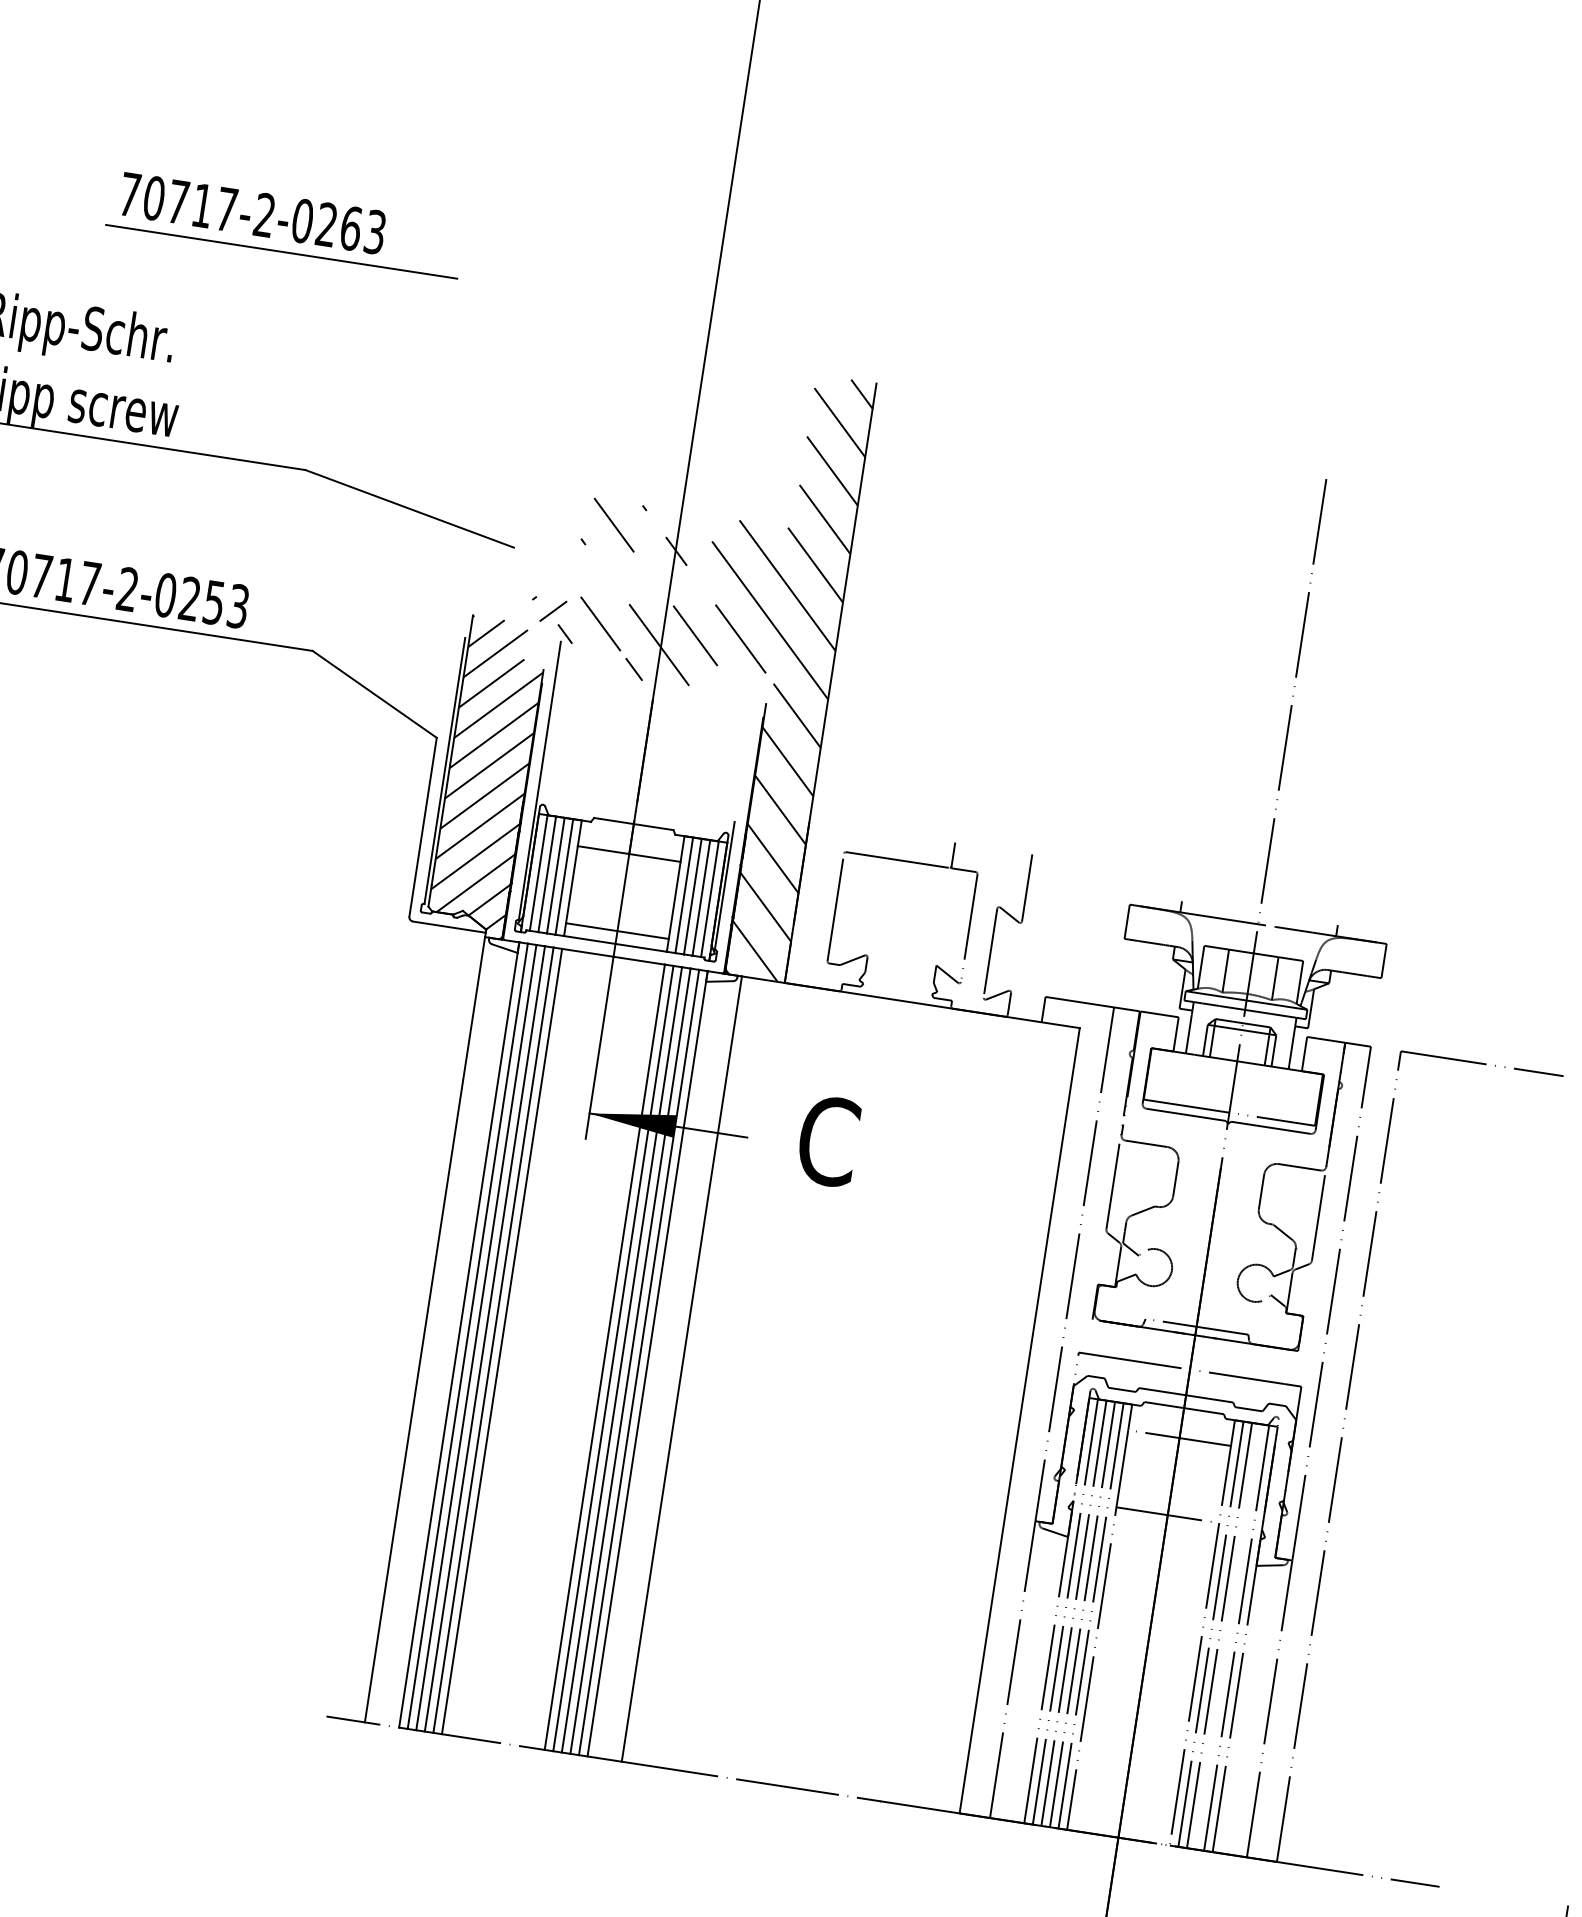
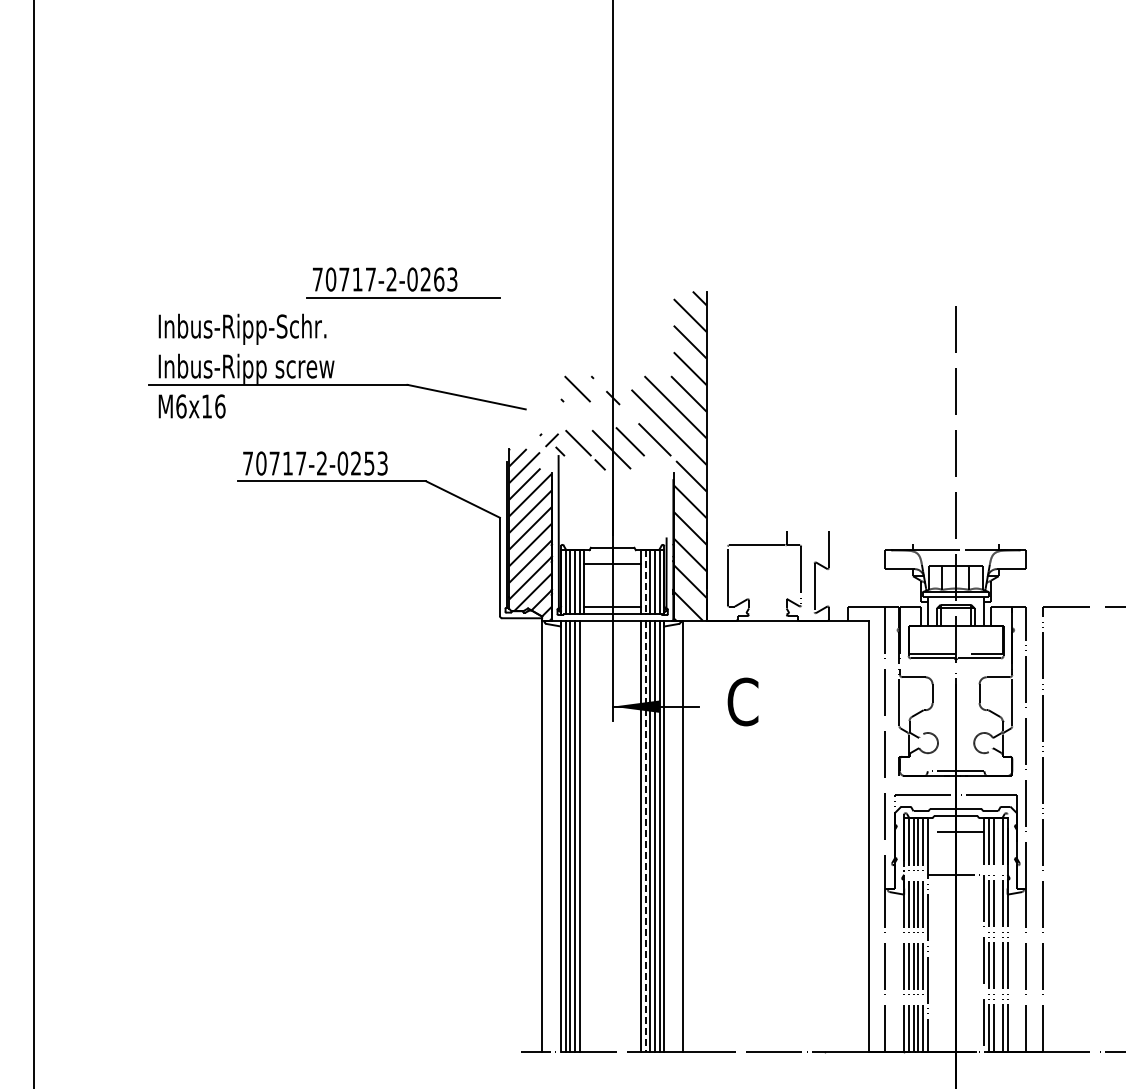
part: (285, 223) -> (403, 282), moved
line: (684, 894) -> (645, 581), solid -> dashed
line: (502, 1340) -> (584, 835), removed
line: (613, 1359) -> (645, 836), solid -> dashed

